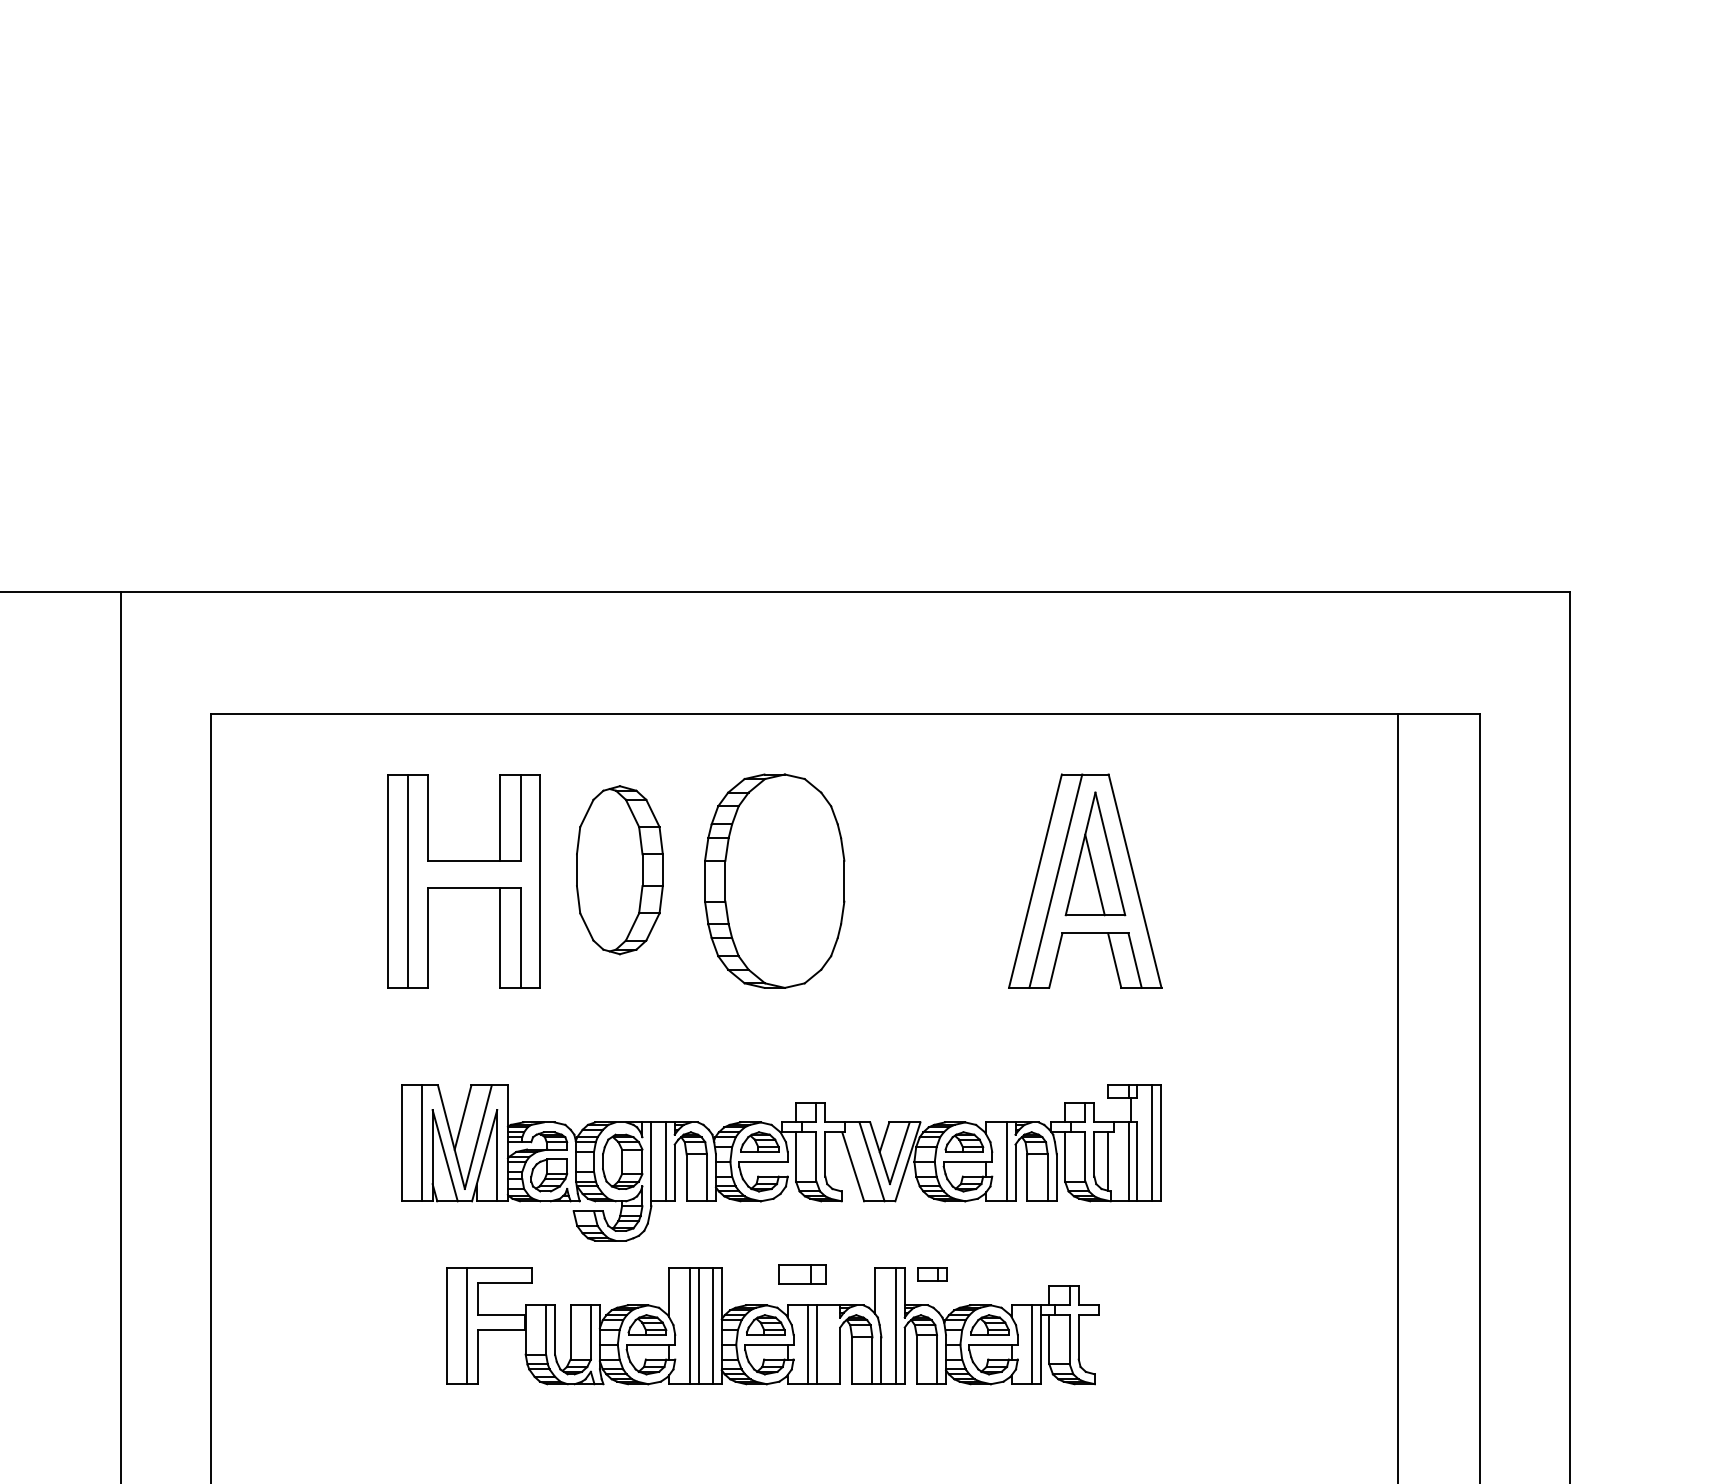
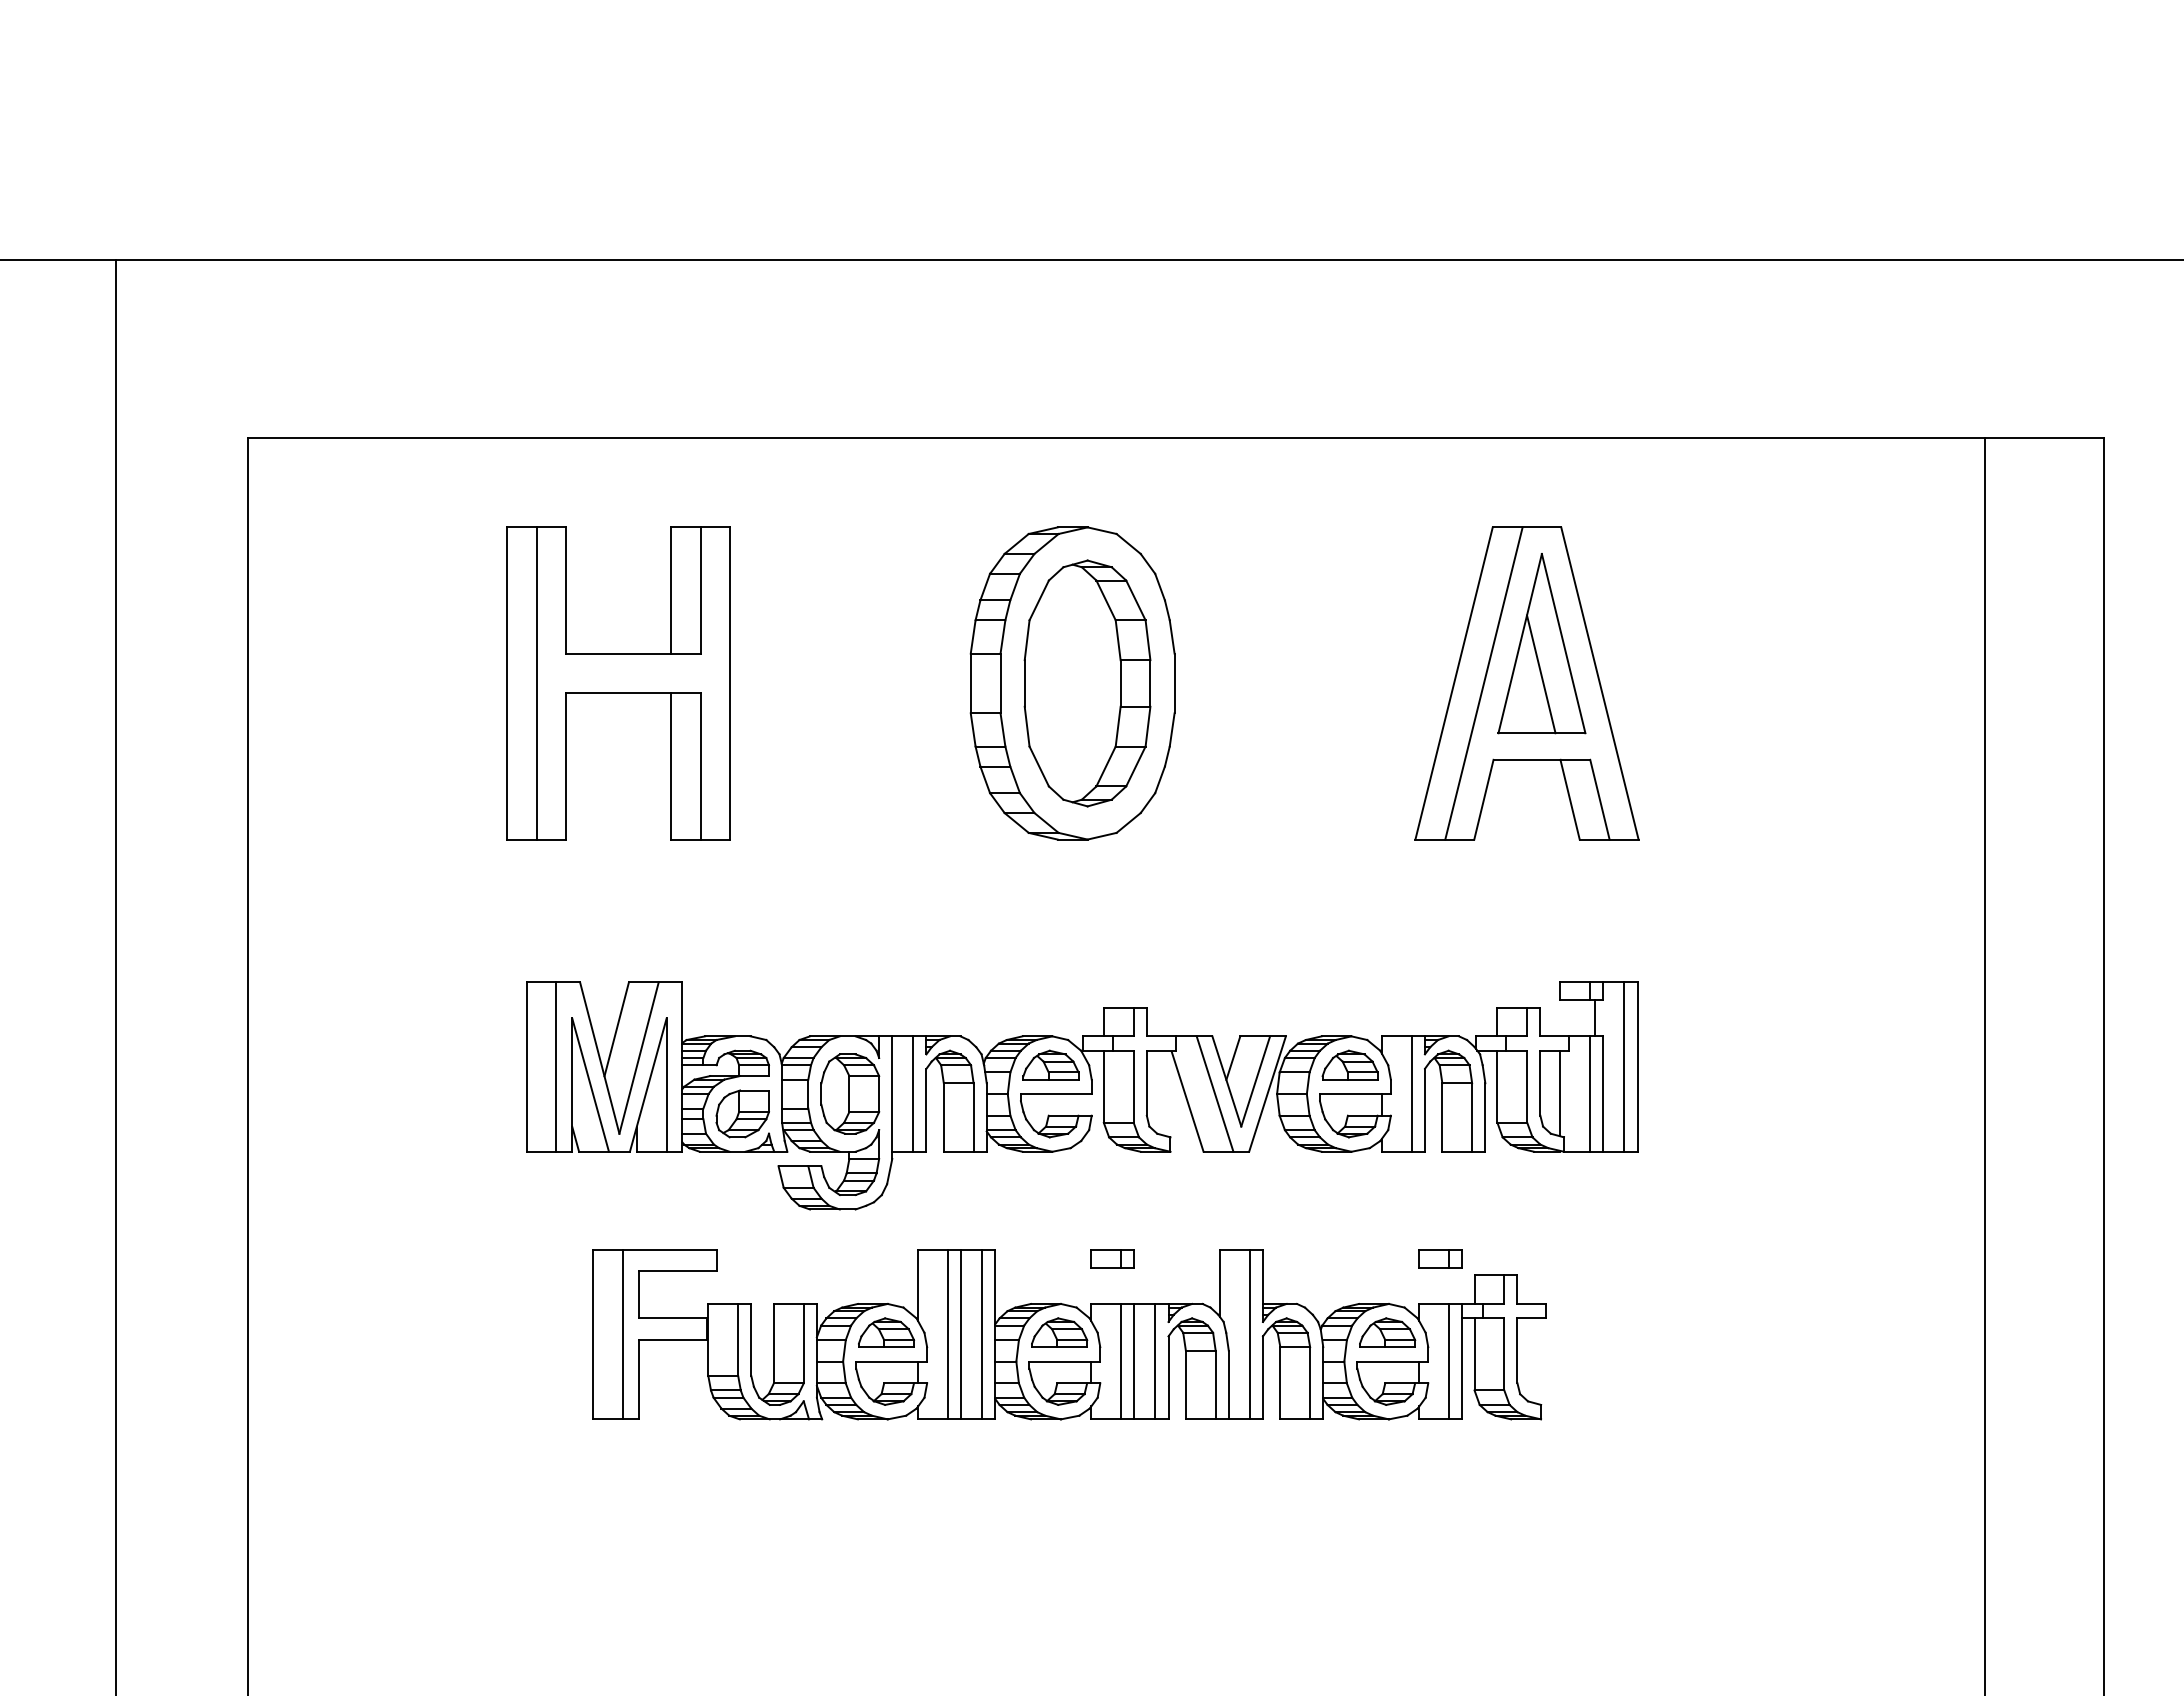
part: (619, 870) -> (1086, 683), moved
part: (802, 1274) -> (1113, 1258), size x0.62
part: (932, 1274) -> (1441, 1258), moved
line: (831, 1344) -> (1155, 1361), added

